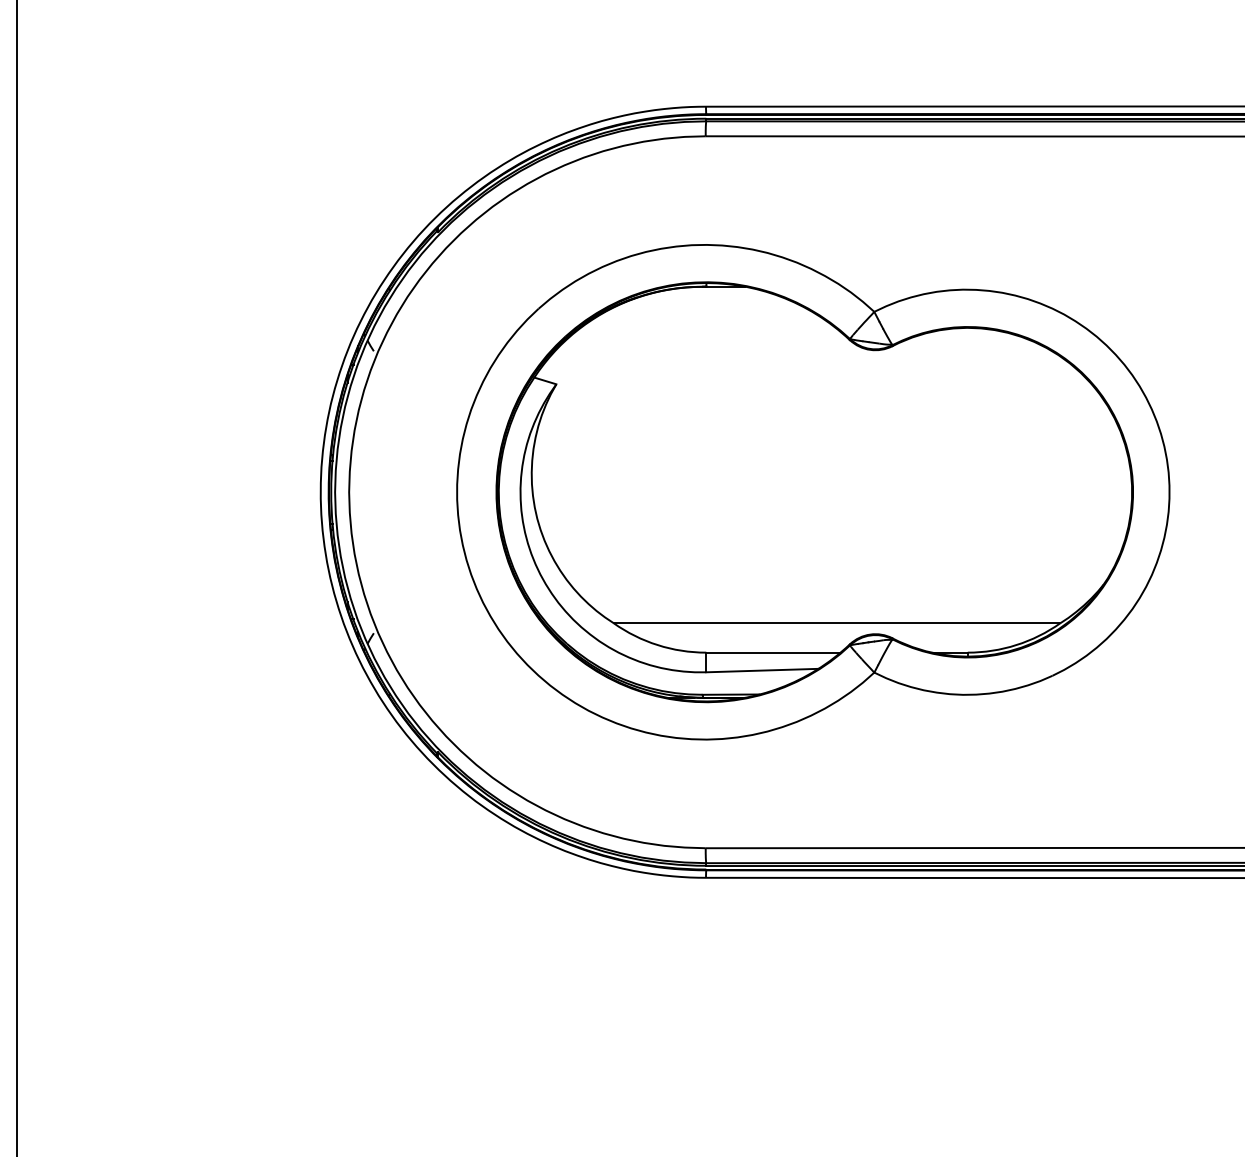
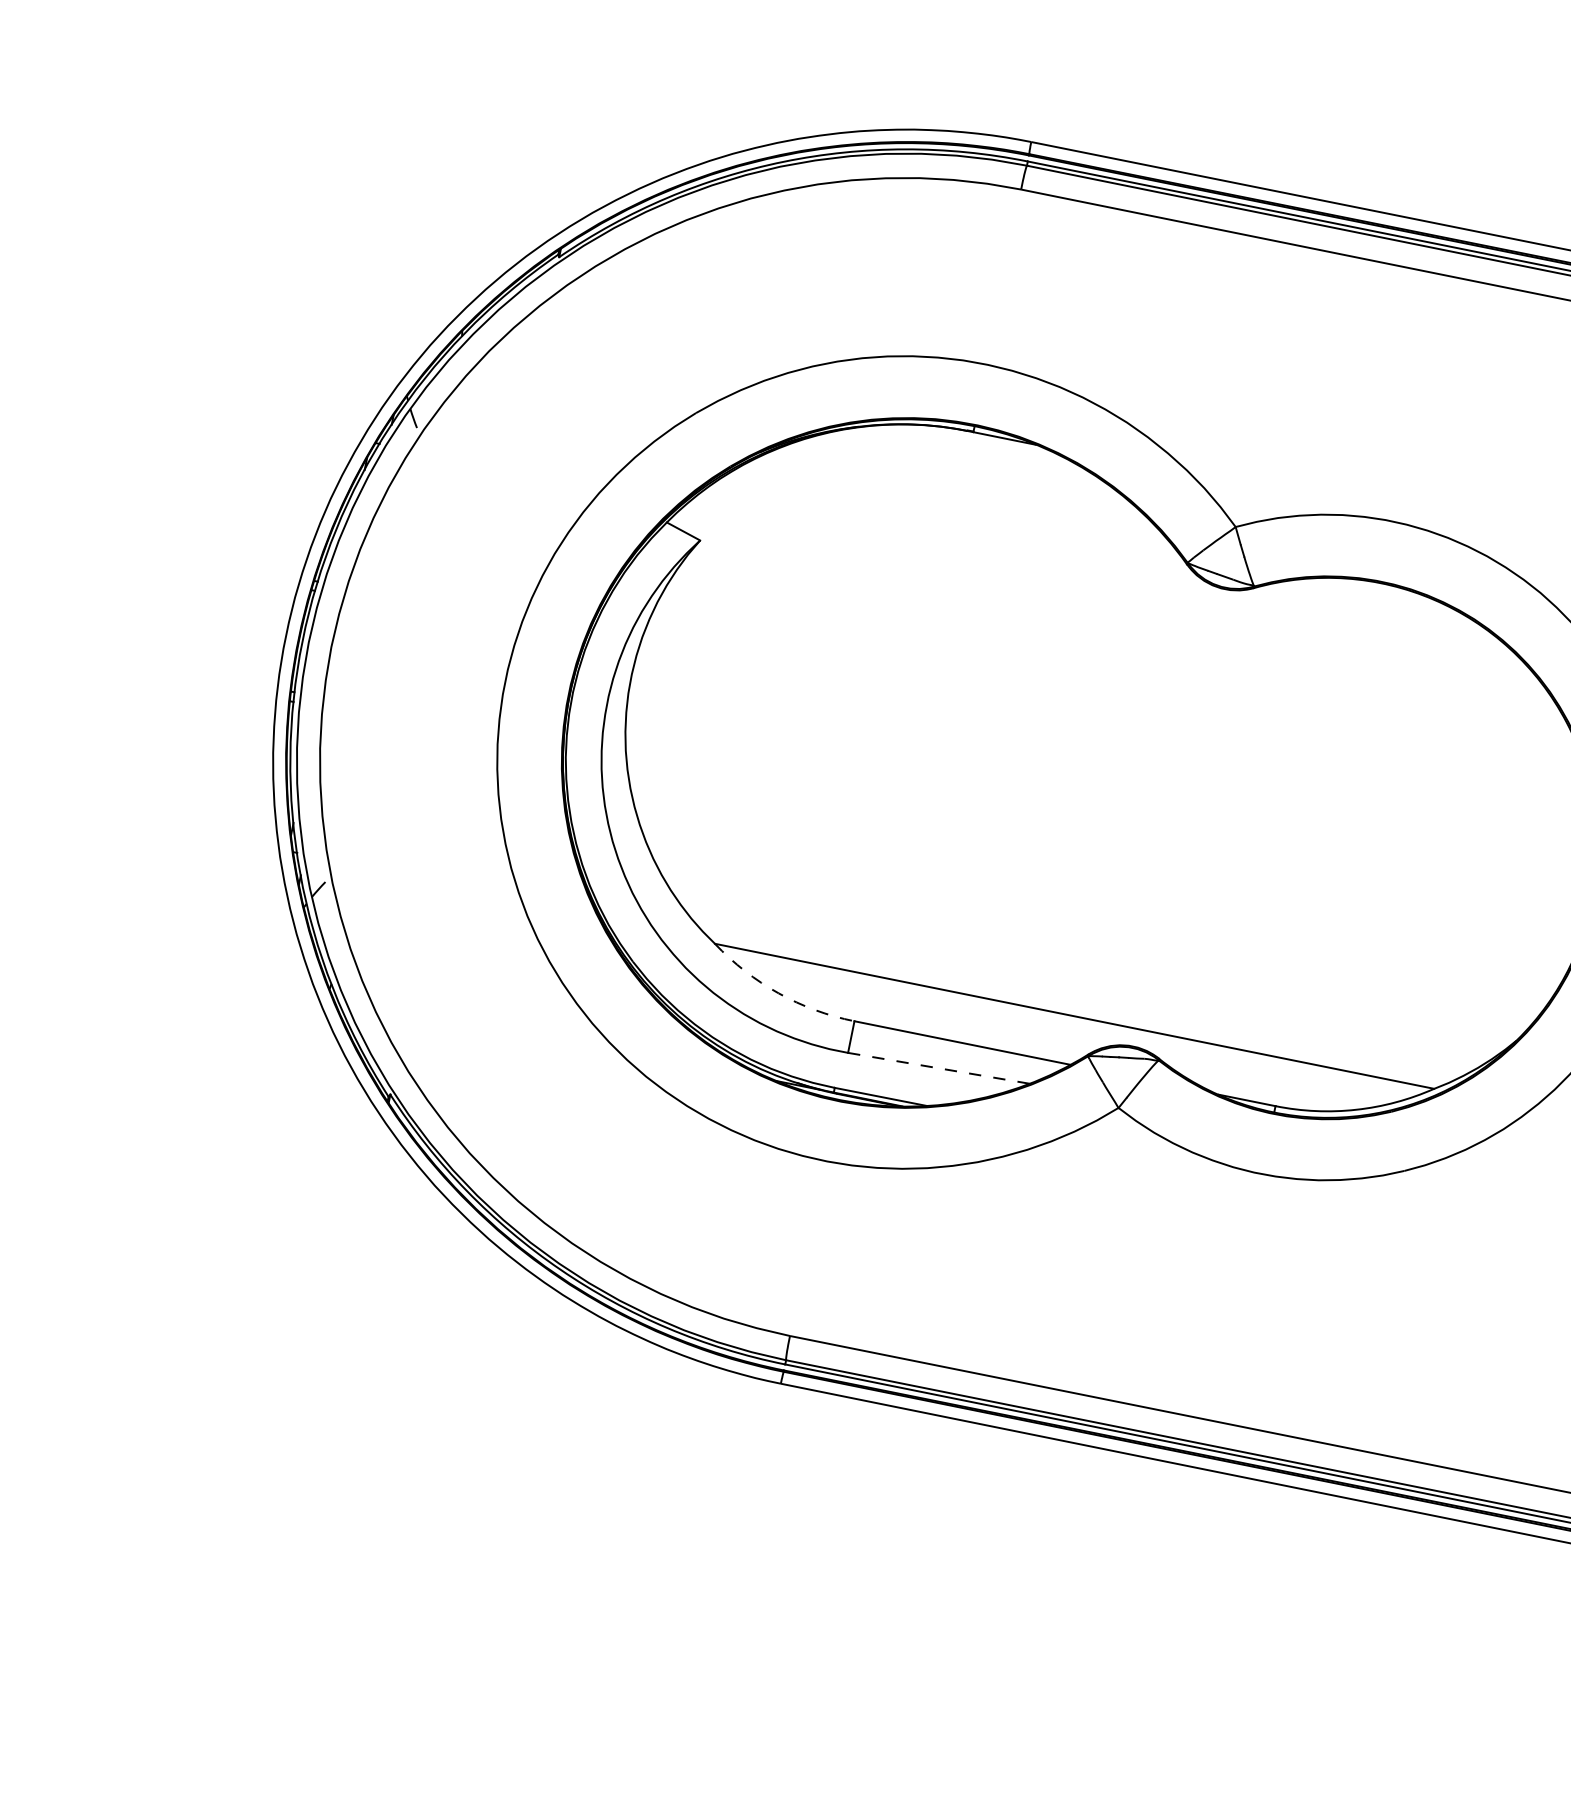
arc: (657, 645) -> (778, 993), solid -> dashed
line: (762, 670) -> (939, 1068), solid -> dashed

